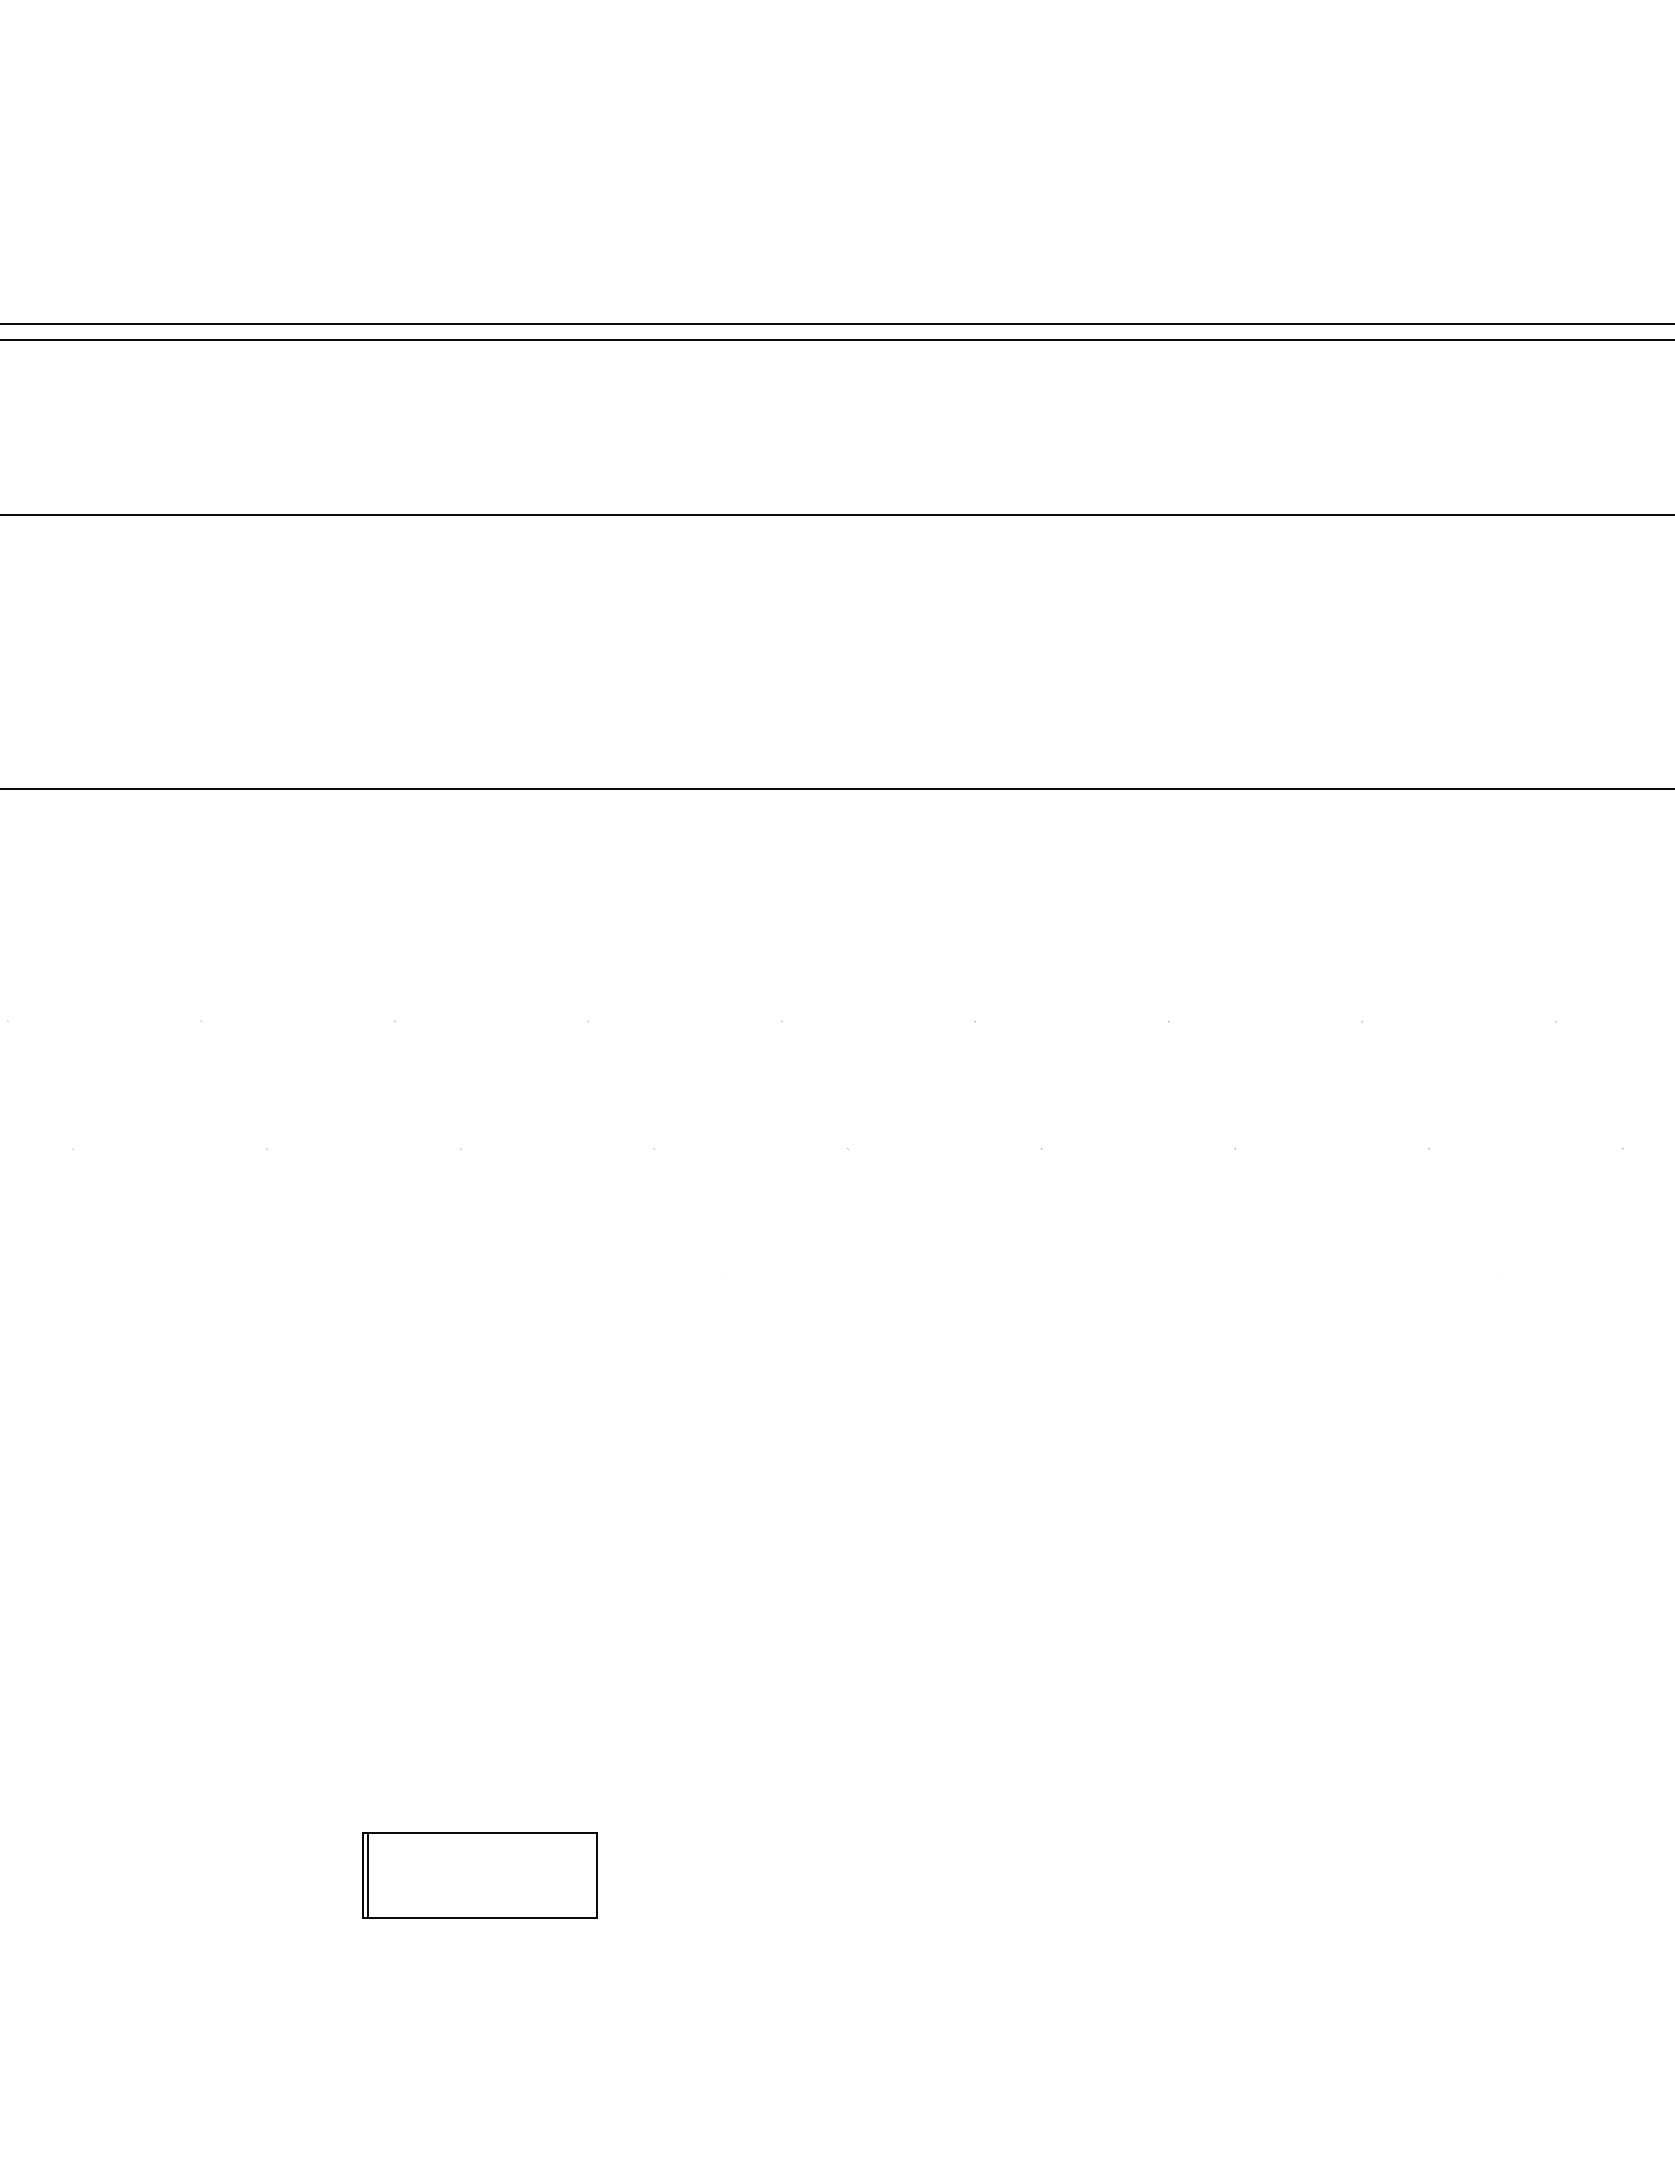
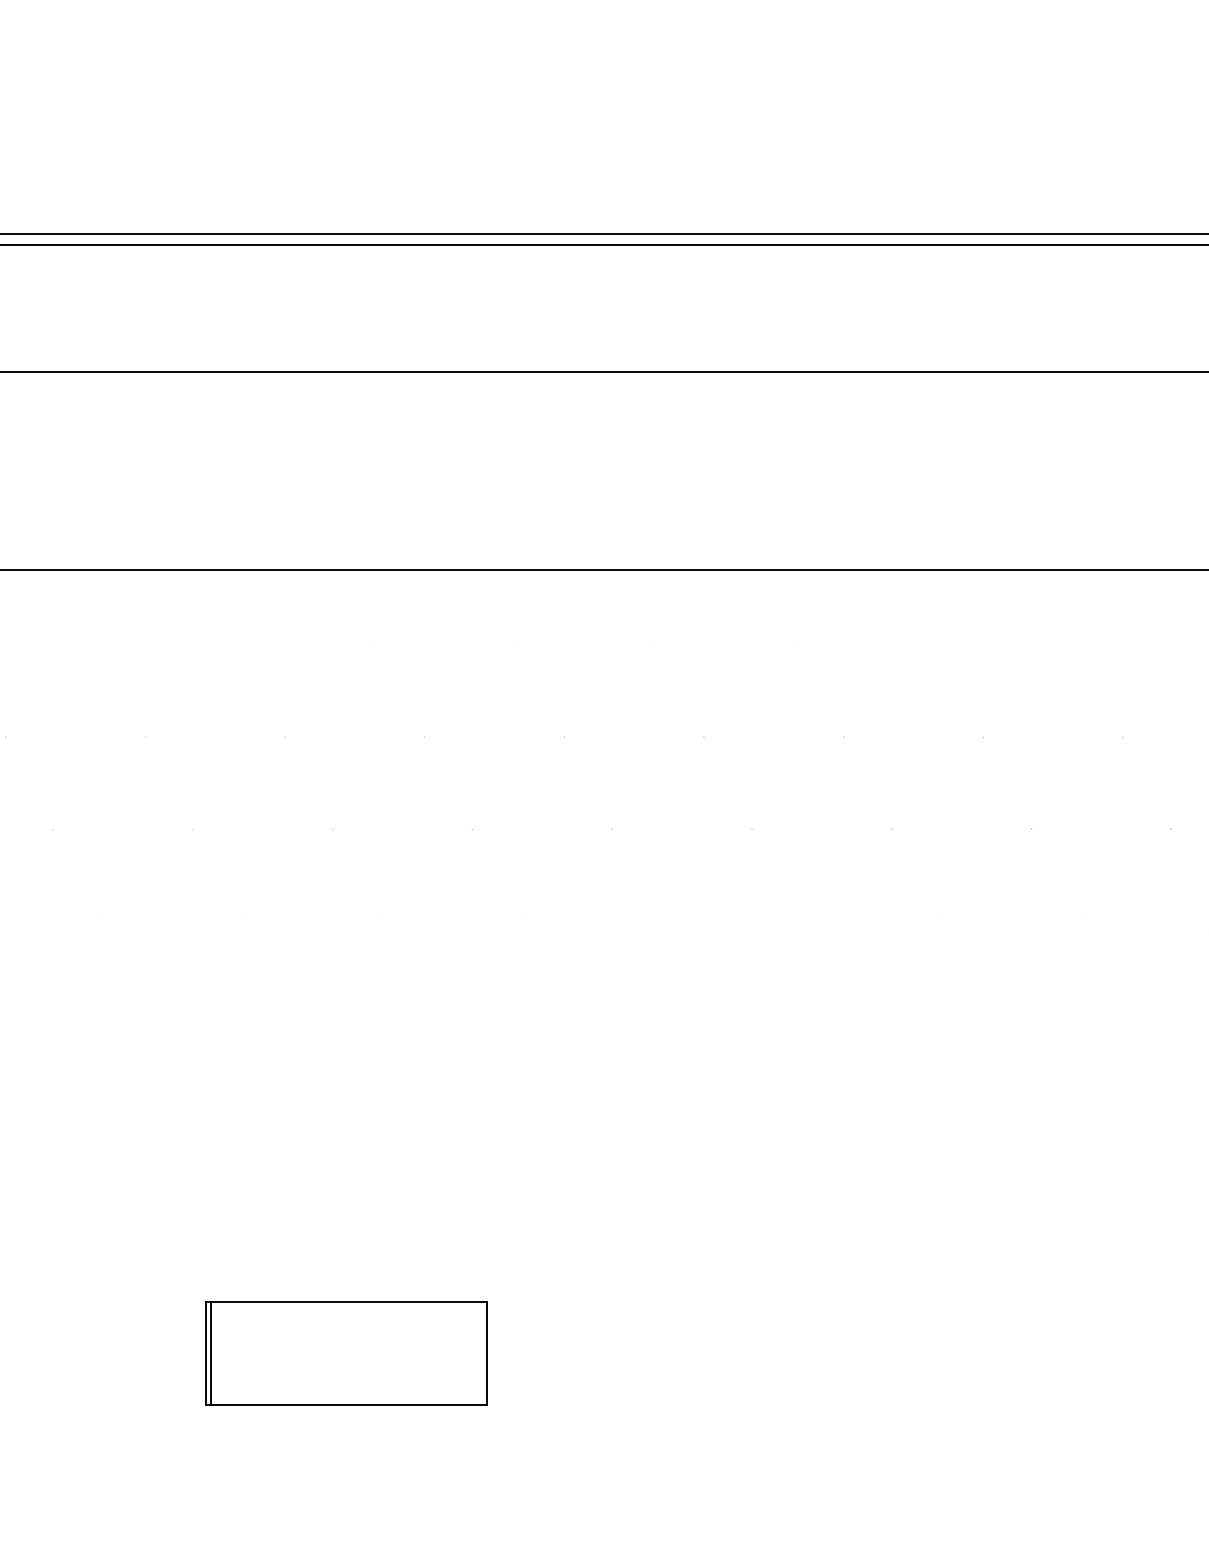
part: (479, 1875) -> (346, 1353), size x1.67

